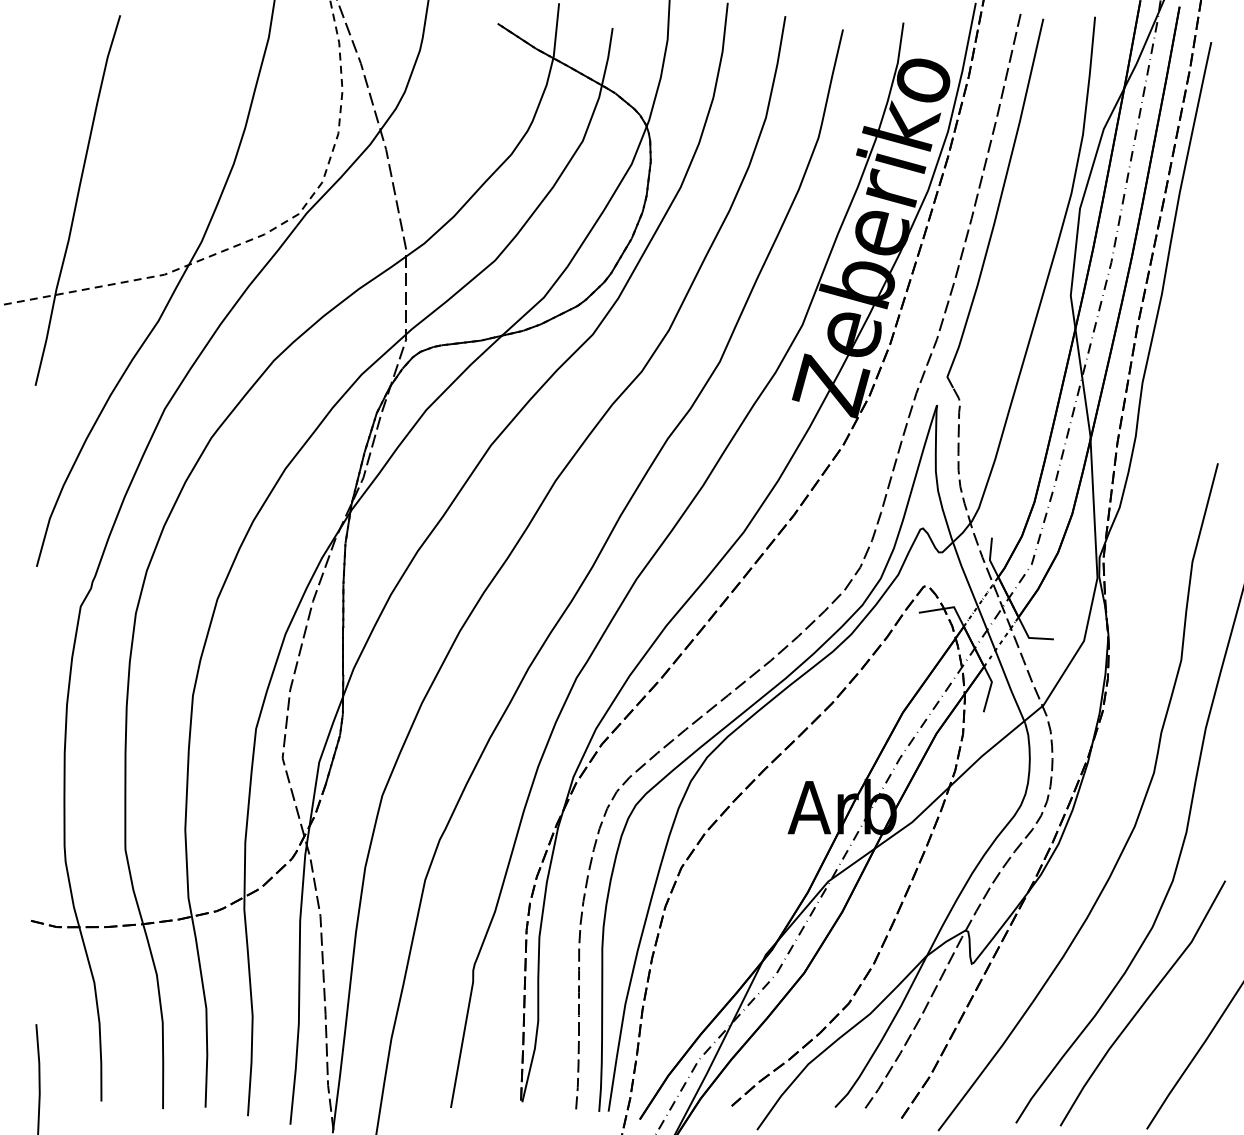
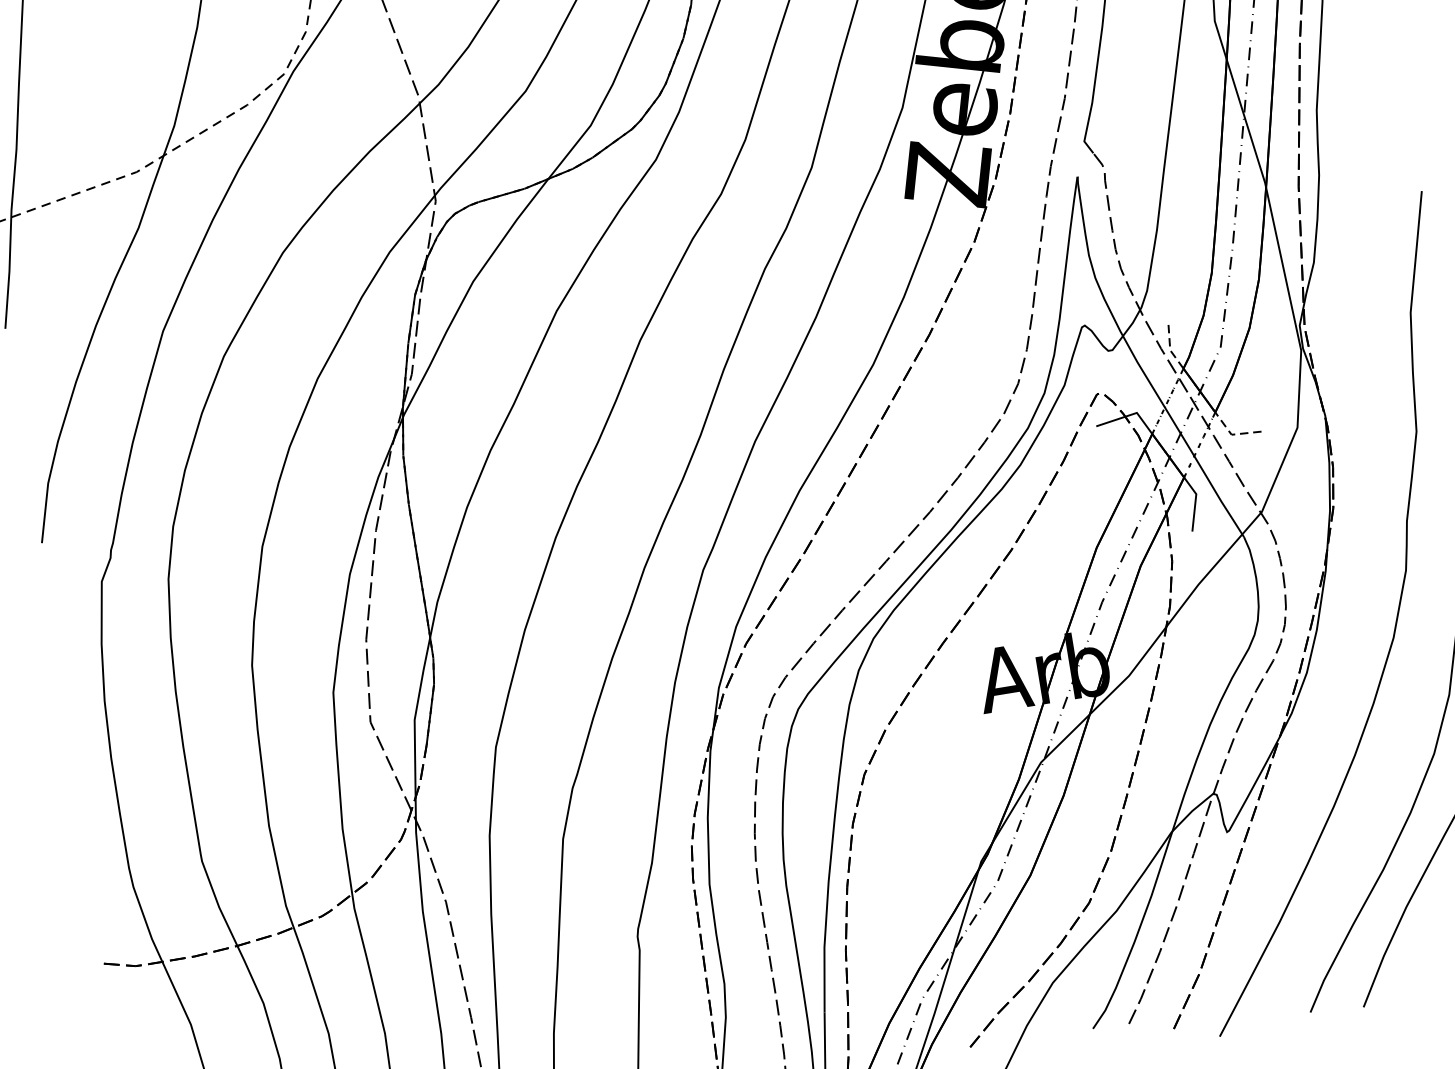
line: (990, 558) -> (1170, 348), solid -> dashed
line: (1028, 637) -> (1231, 434), solid -> dashed

